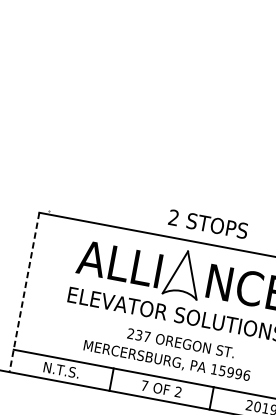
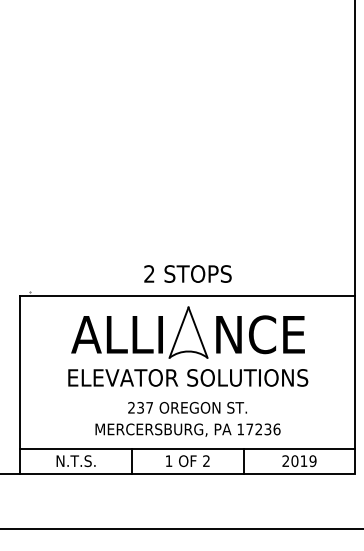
text: (208, 223) -> (187, 273), moved
line: (24, 292) -> (20, 384), dashed -> solid
text: (181, 342) -> (187, 407), moved
text: (230, 372) -> (258, 429), 15996 -> 17236
text: (144, 385) -> (168, 460), 7 -> 1

